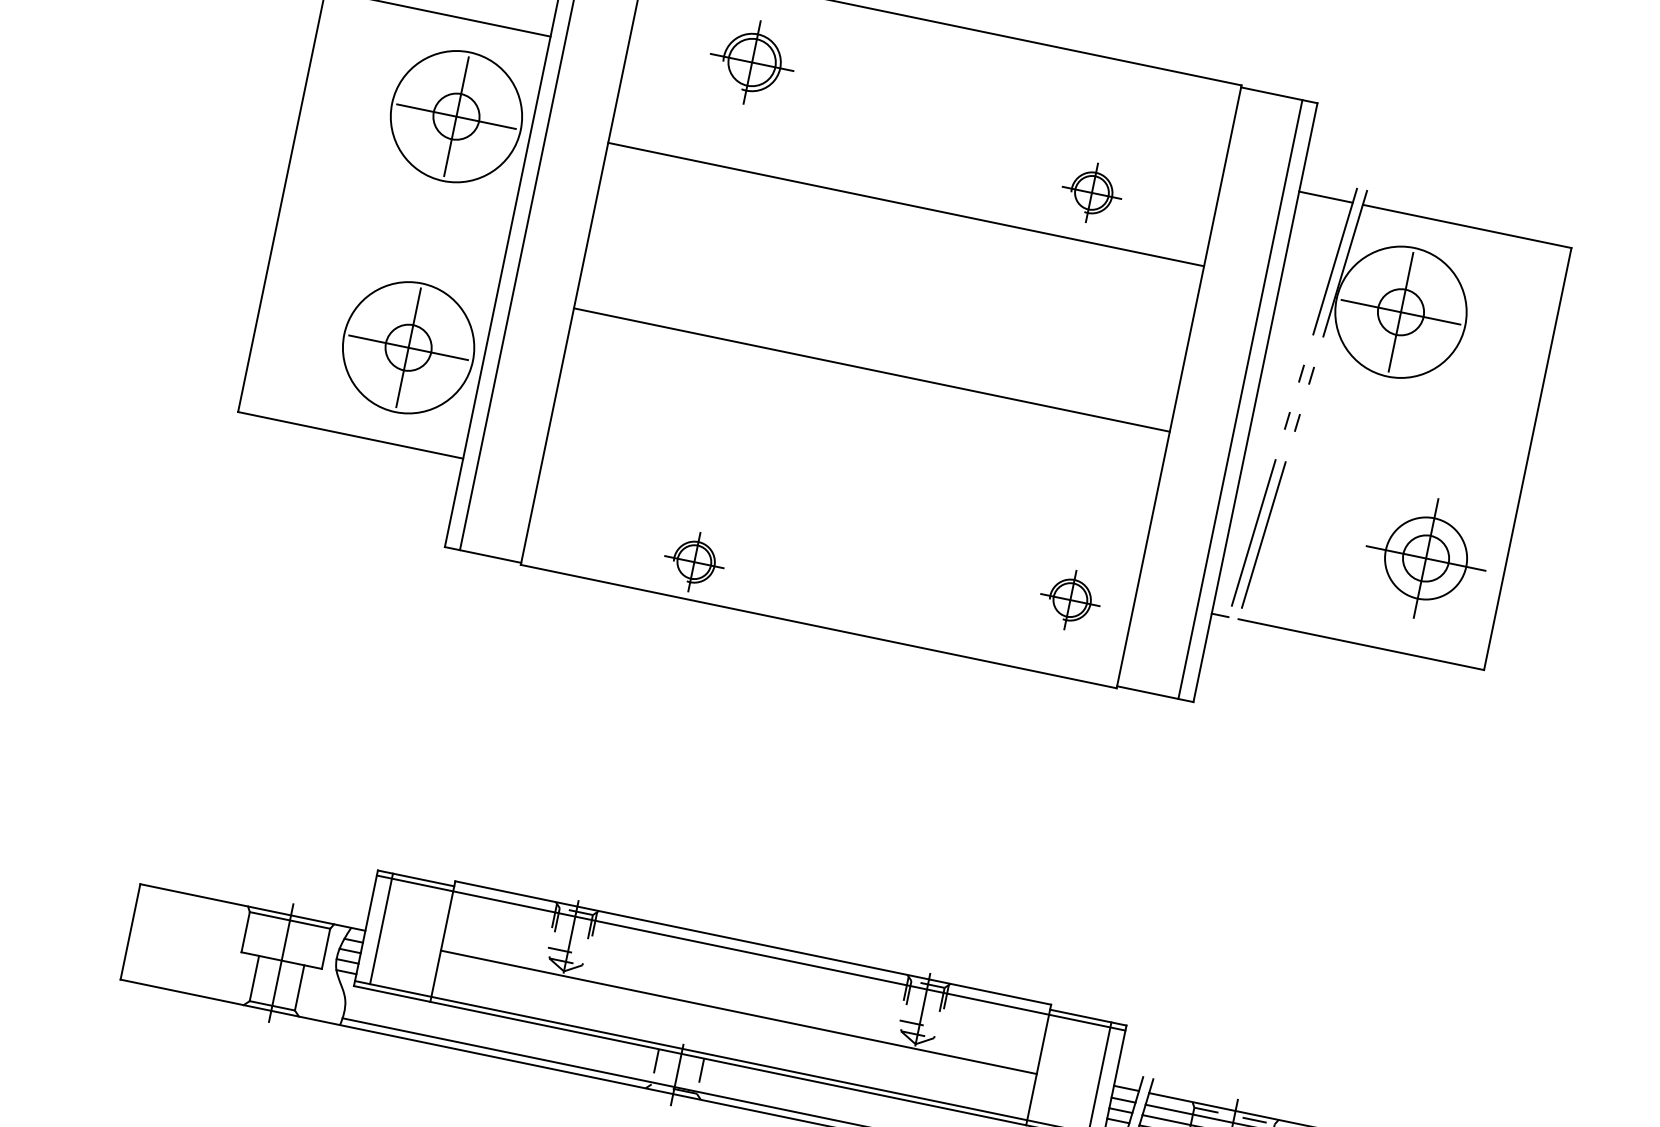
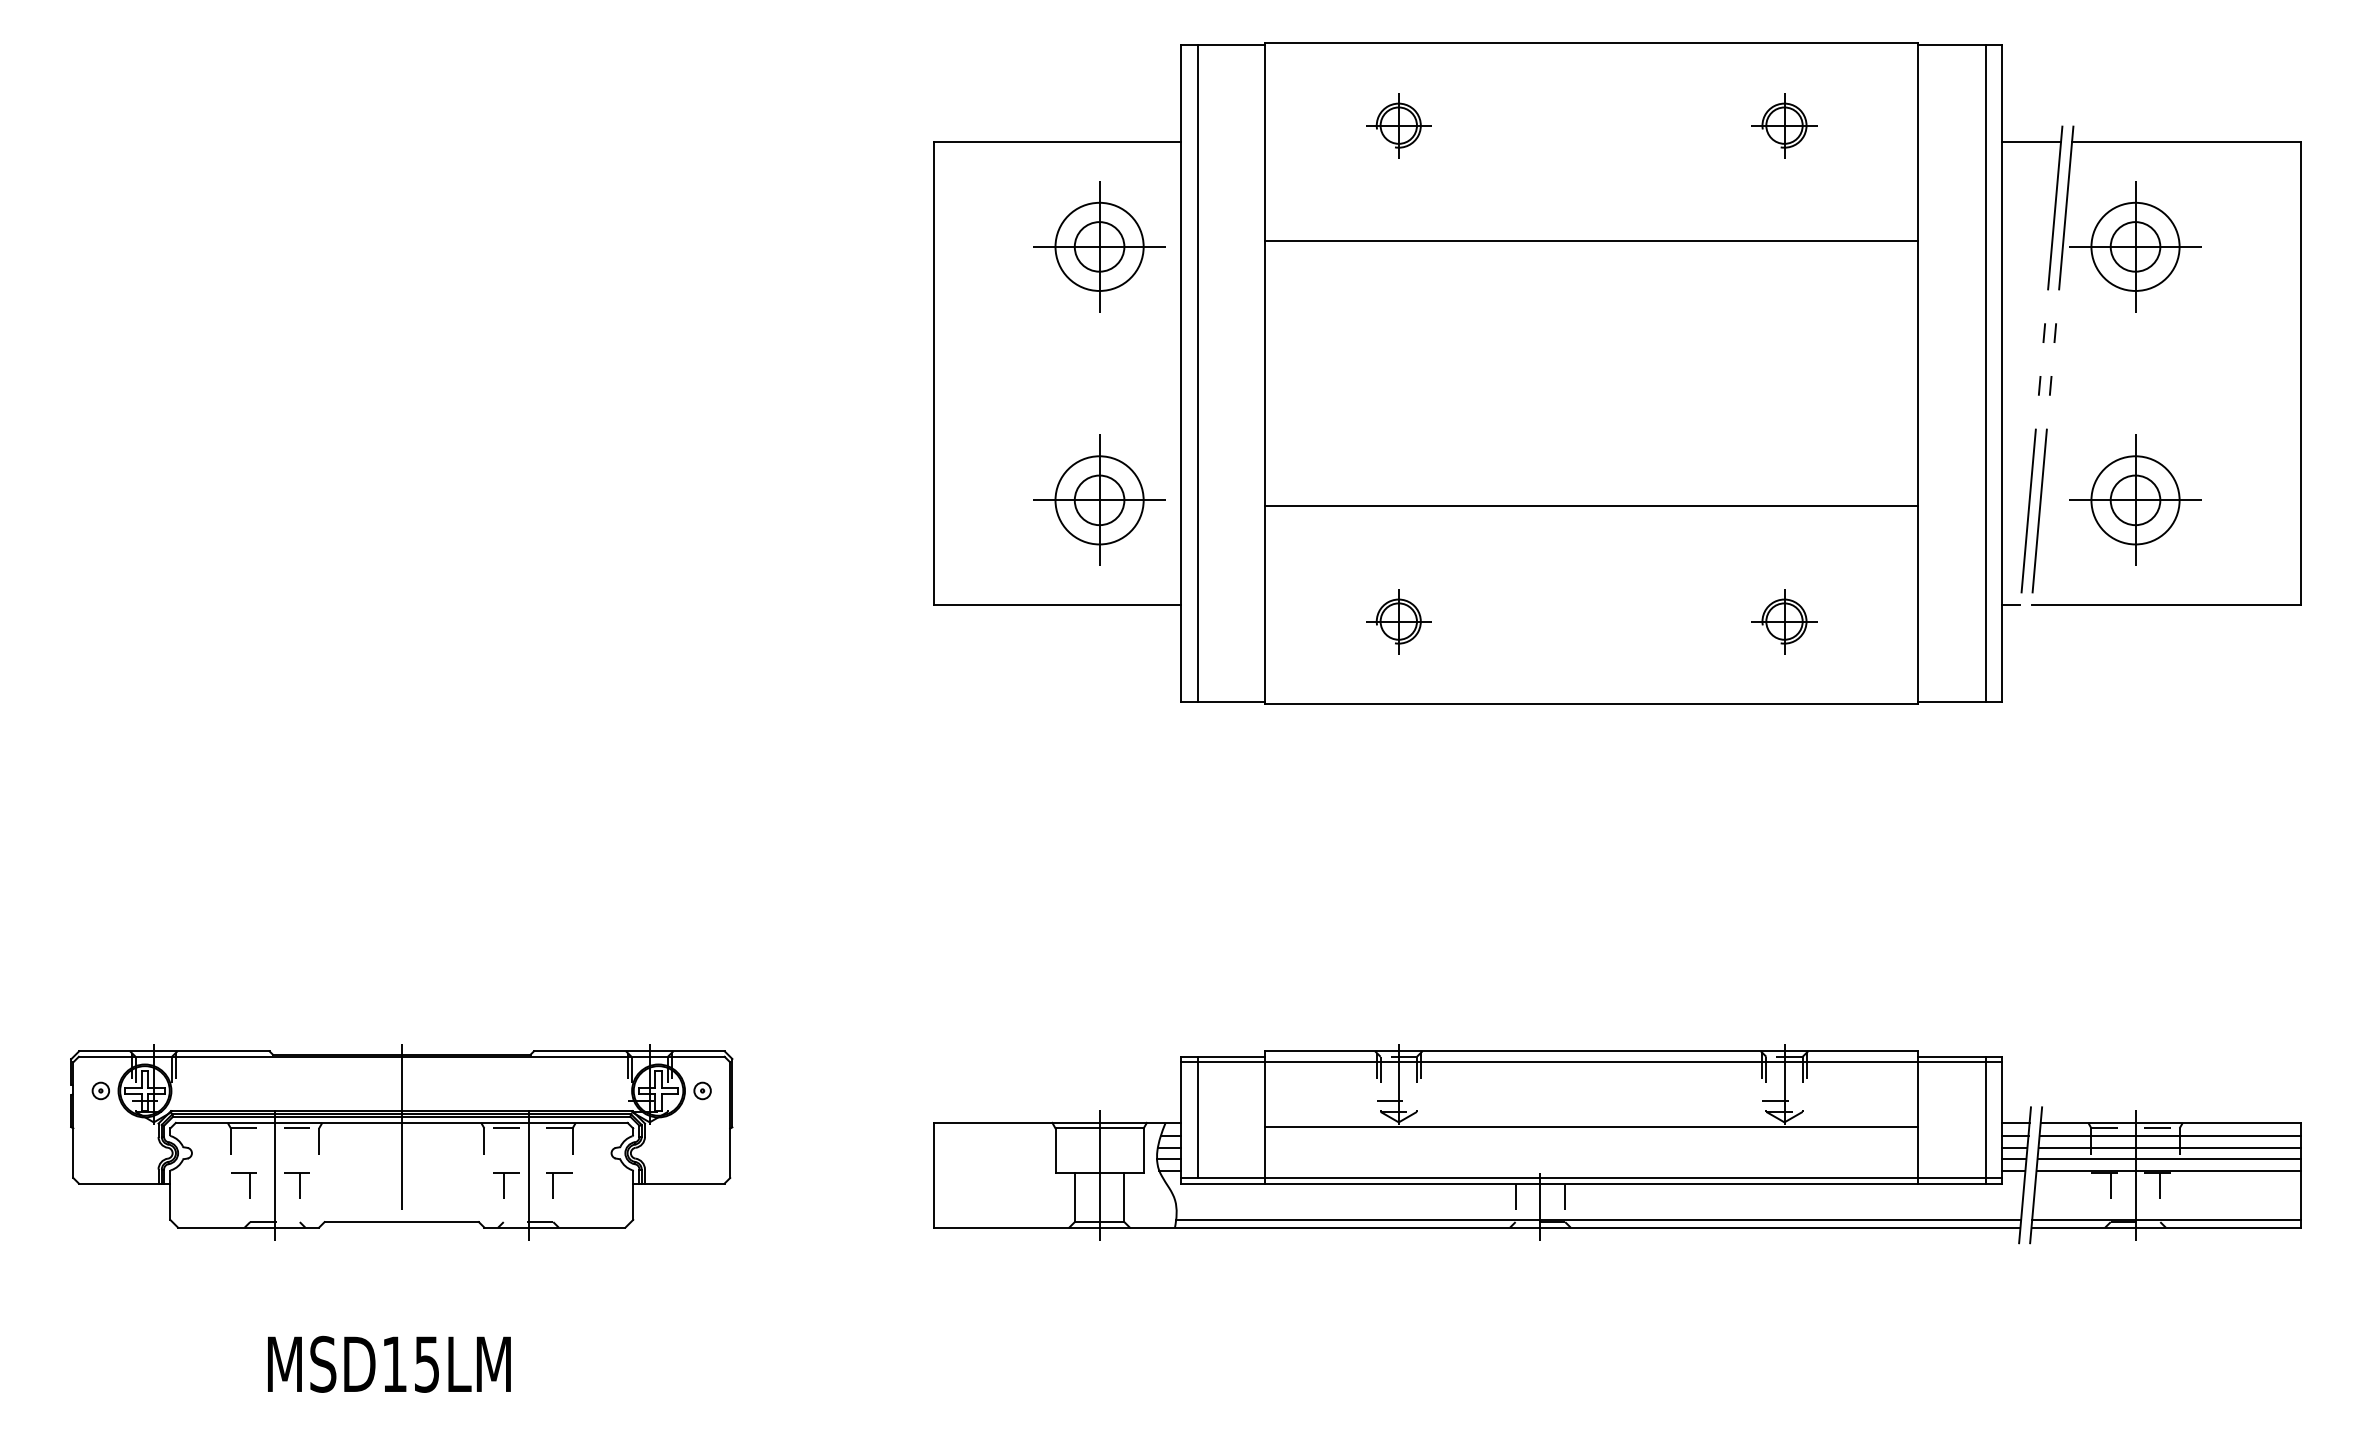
part: (751, 62) -> (1398, 125), size x0.71
circle: (456, 116) -> (1099, 246), size x0.62
part: (1091, 192) -> (1784, 125), moved
circle: (1401, 311) -> (2135, 246), size x0.62
circle: (408, 347) -> (1099, 500), size x0.62
line: (871, 369) -> (1591, 505), moved
part: (1426, 557) -> (2135, 499), moved
part: (694, 562) -> (1398, 621), moved
part: (1070, 600) -> (1784, 621), moved

